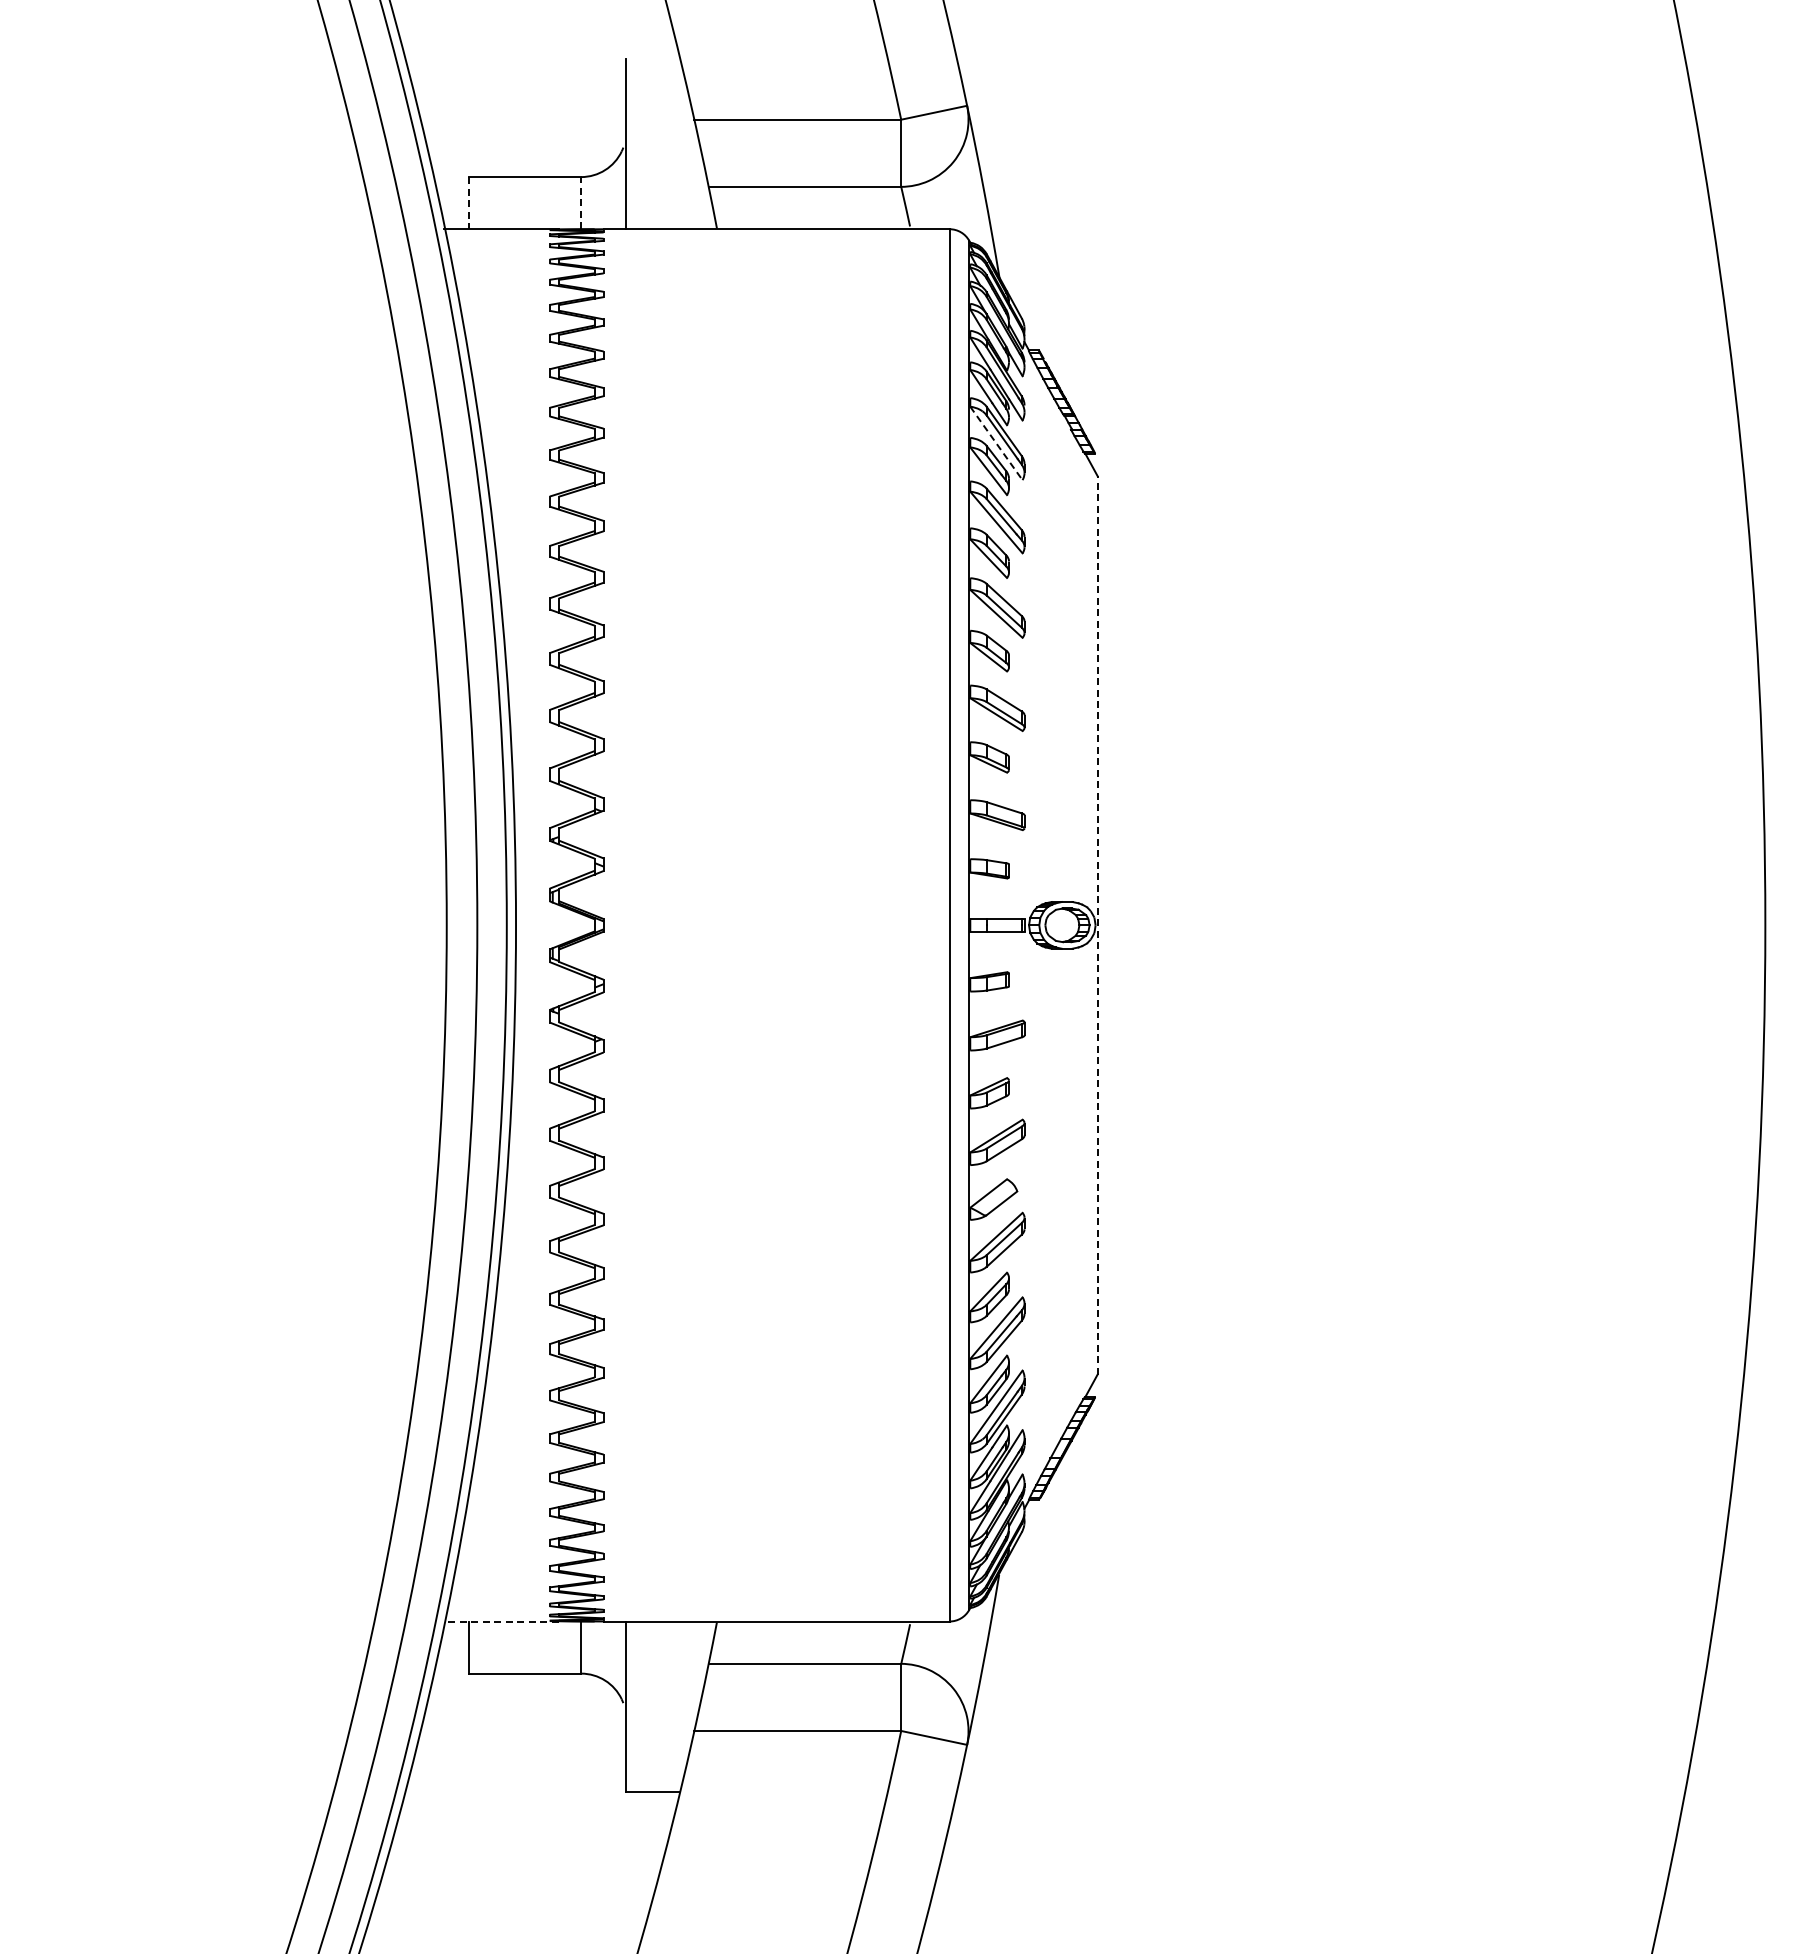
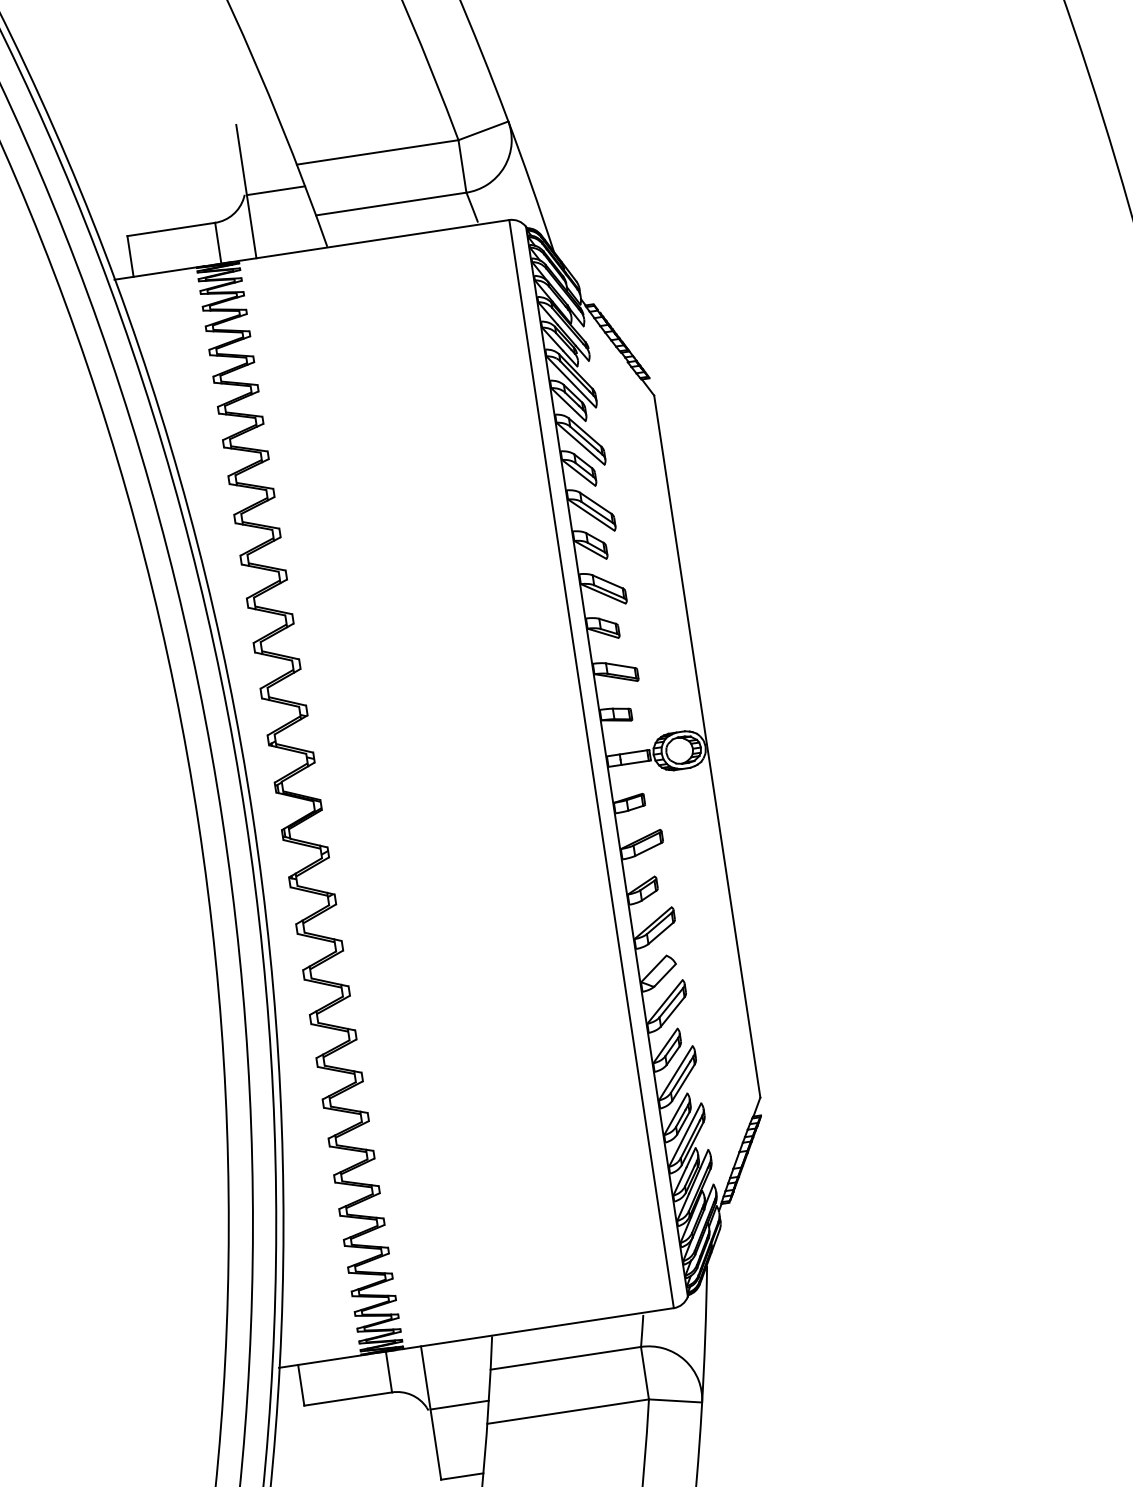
line: (663, 148) -> (276, 190), added
line: (581, 202) -> (218, 242), dashed -> solid
line: (468, 203) -> (130, 256), dashed -> solid
line: (996, 443) -> (571, 381), dashed -> solid
line: (1097, 924) -> (707, 745), dashed -> solid
line: (501, 1621) -> (323, 1361), dashed -> solid
line: (663, 1702) -> (459, 1405), added

